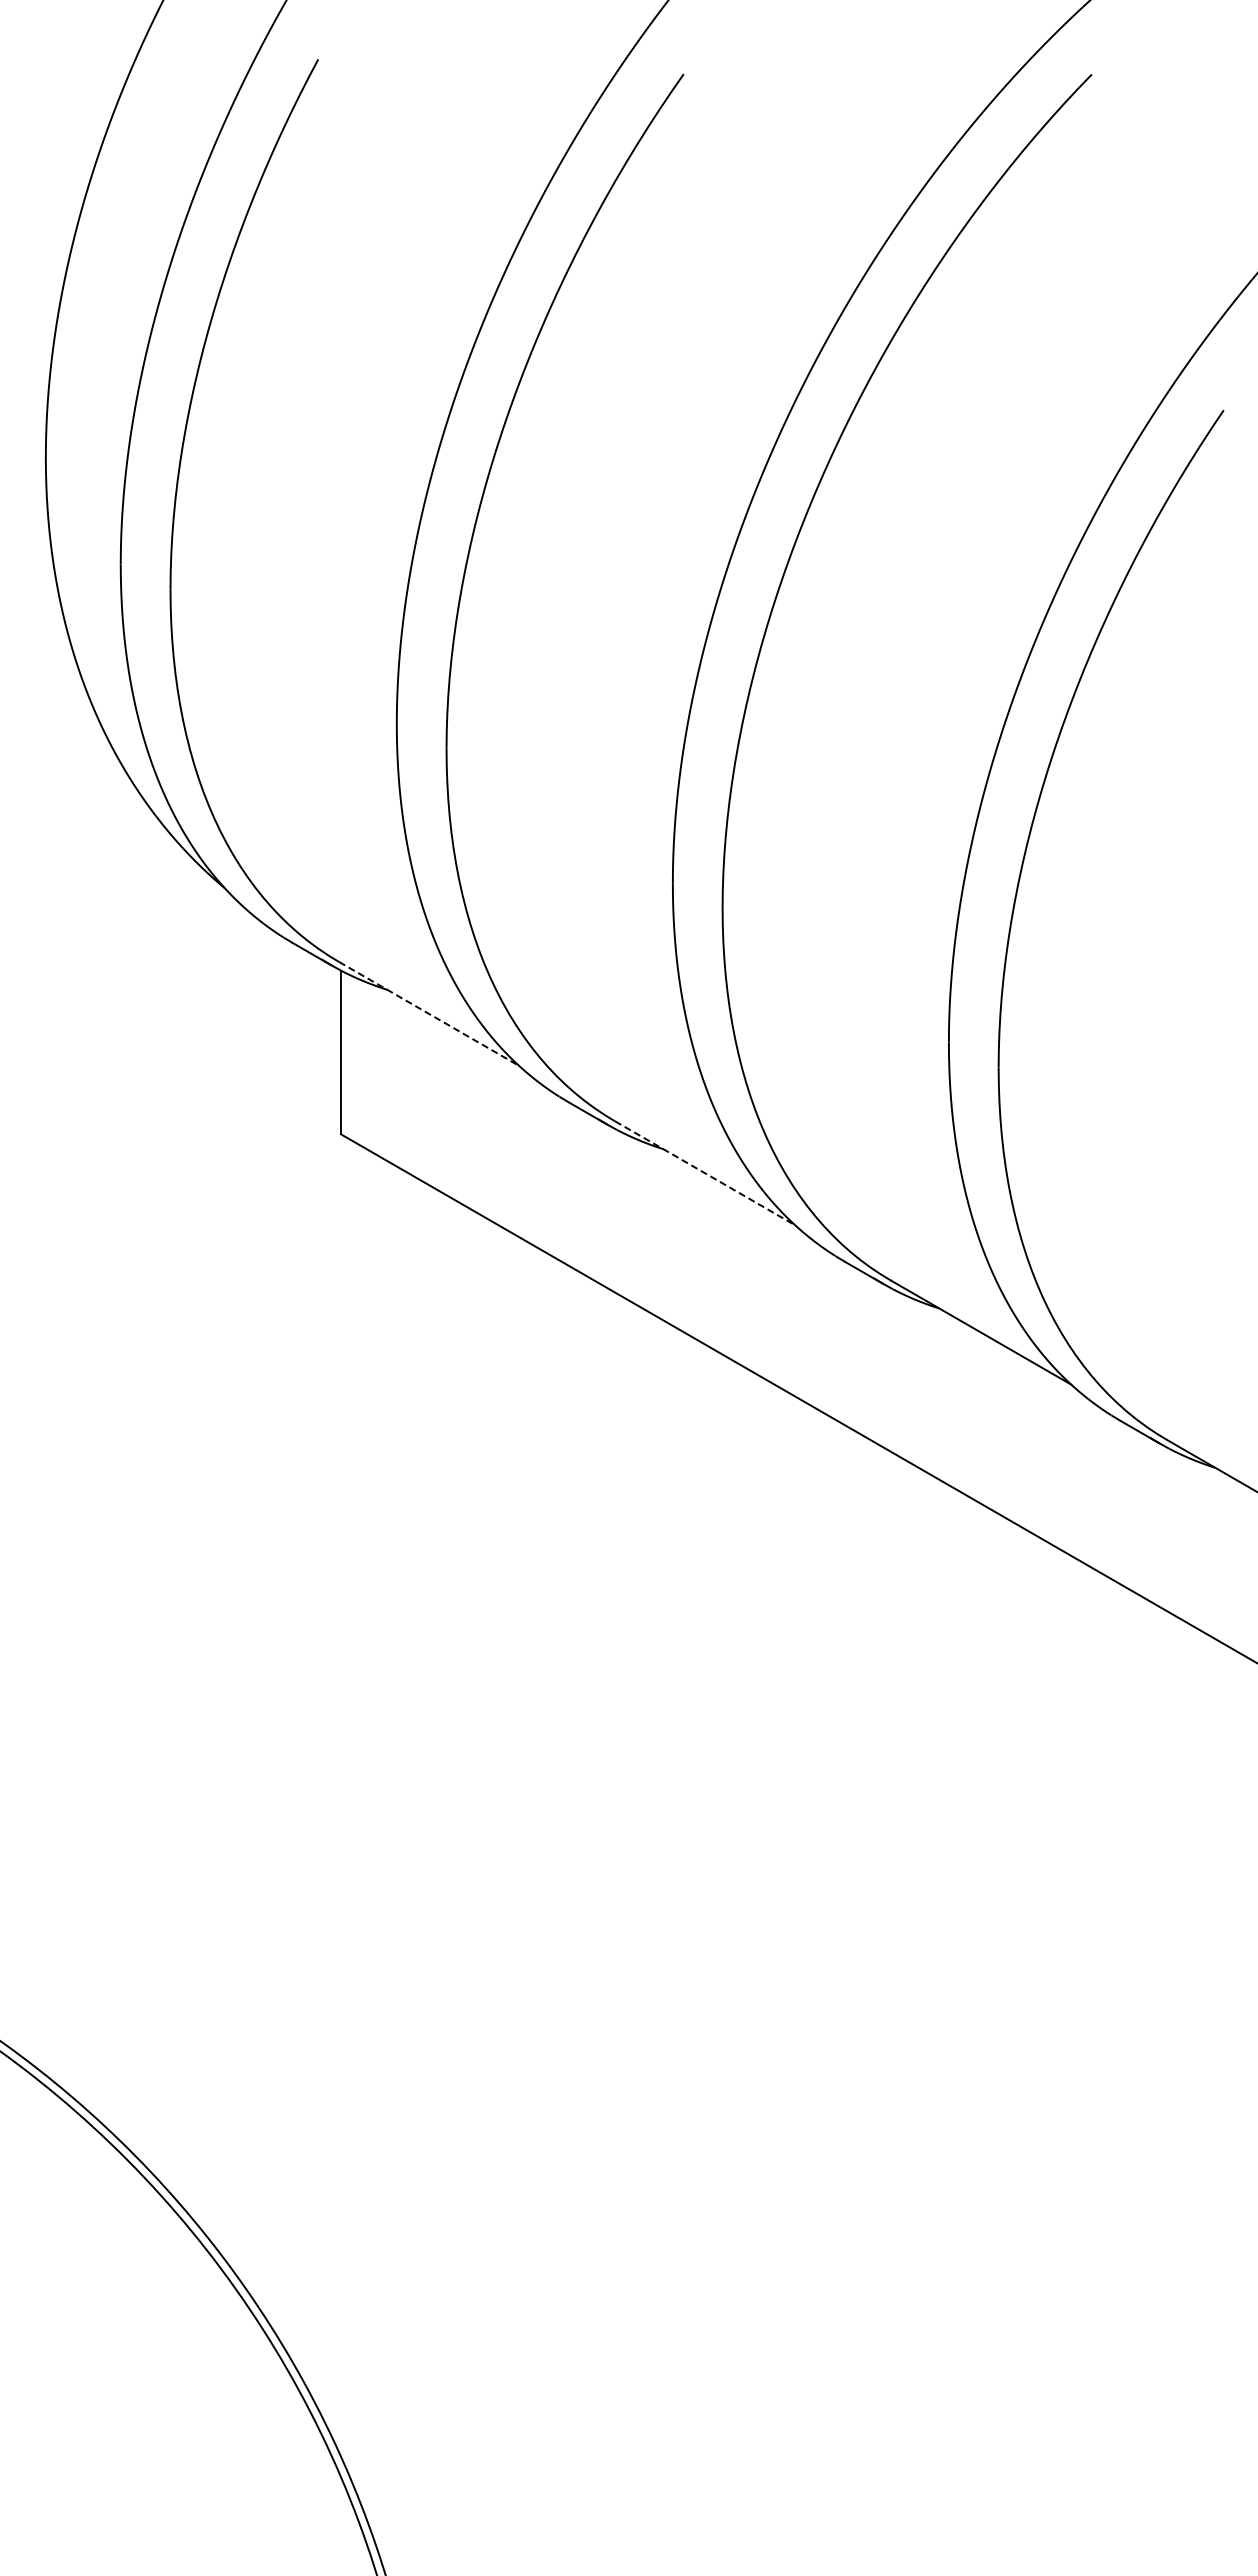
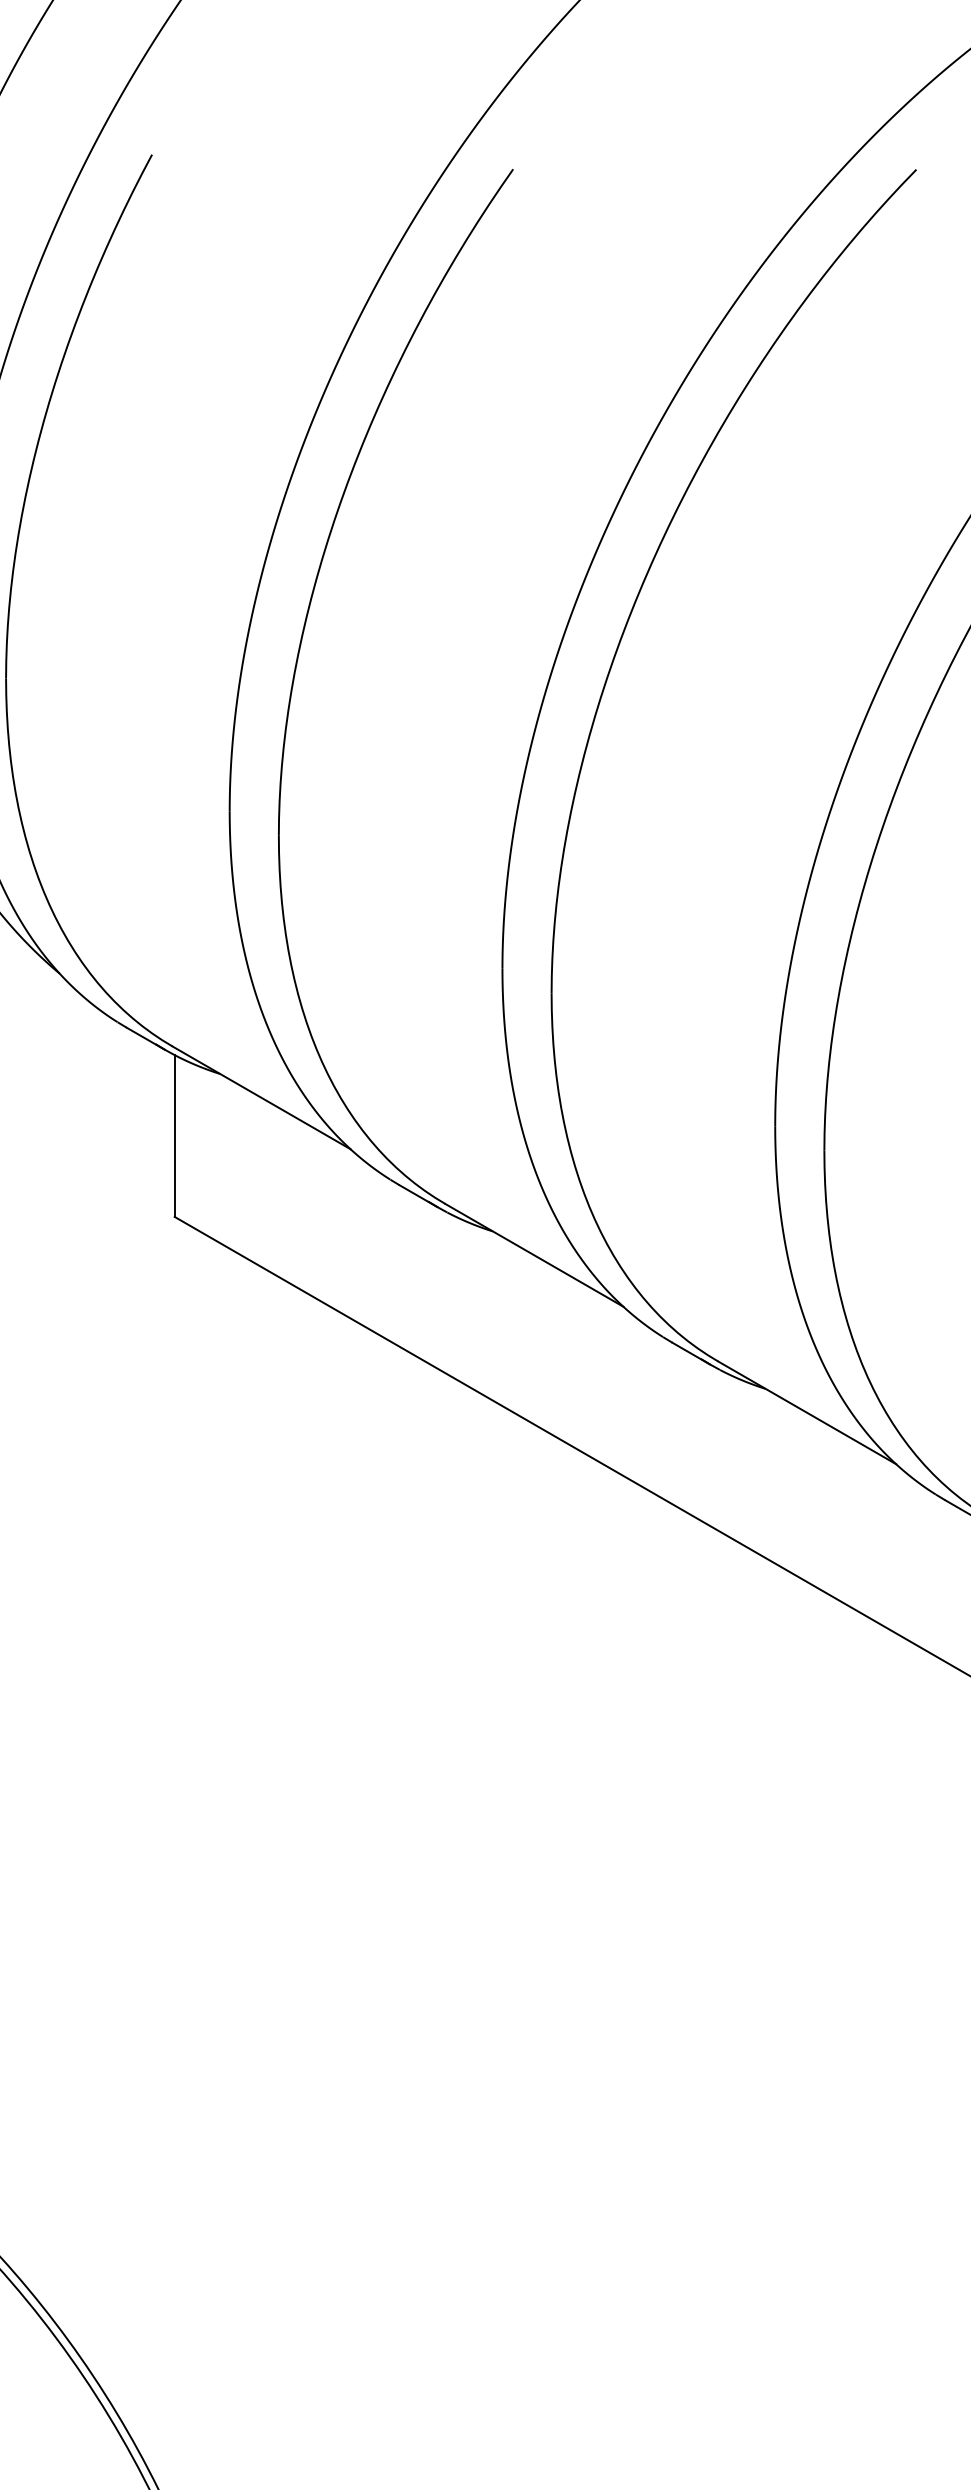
line: (429, 1014) -> (261, 1098), dashed -> solid
line: (705, 1173) -> (534, 1255), dashed -> solid

